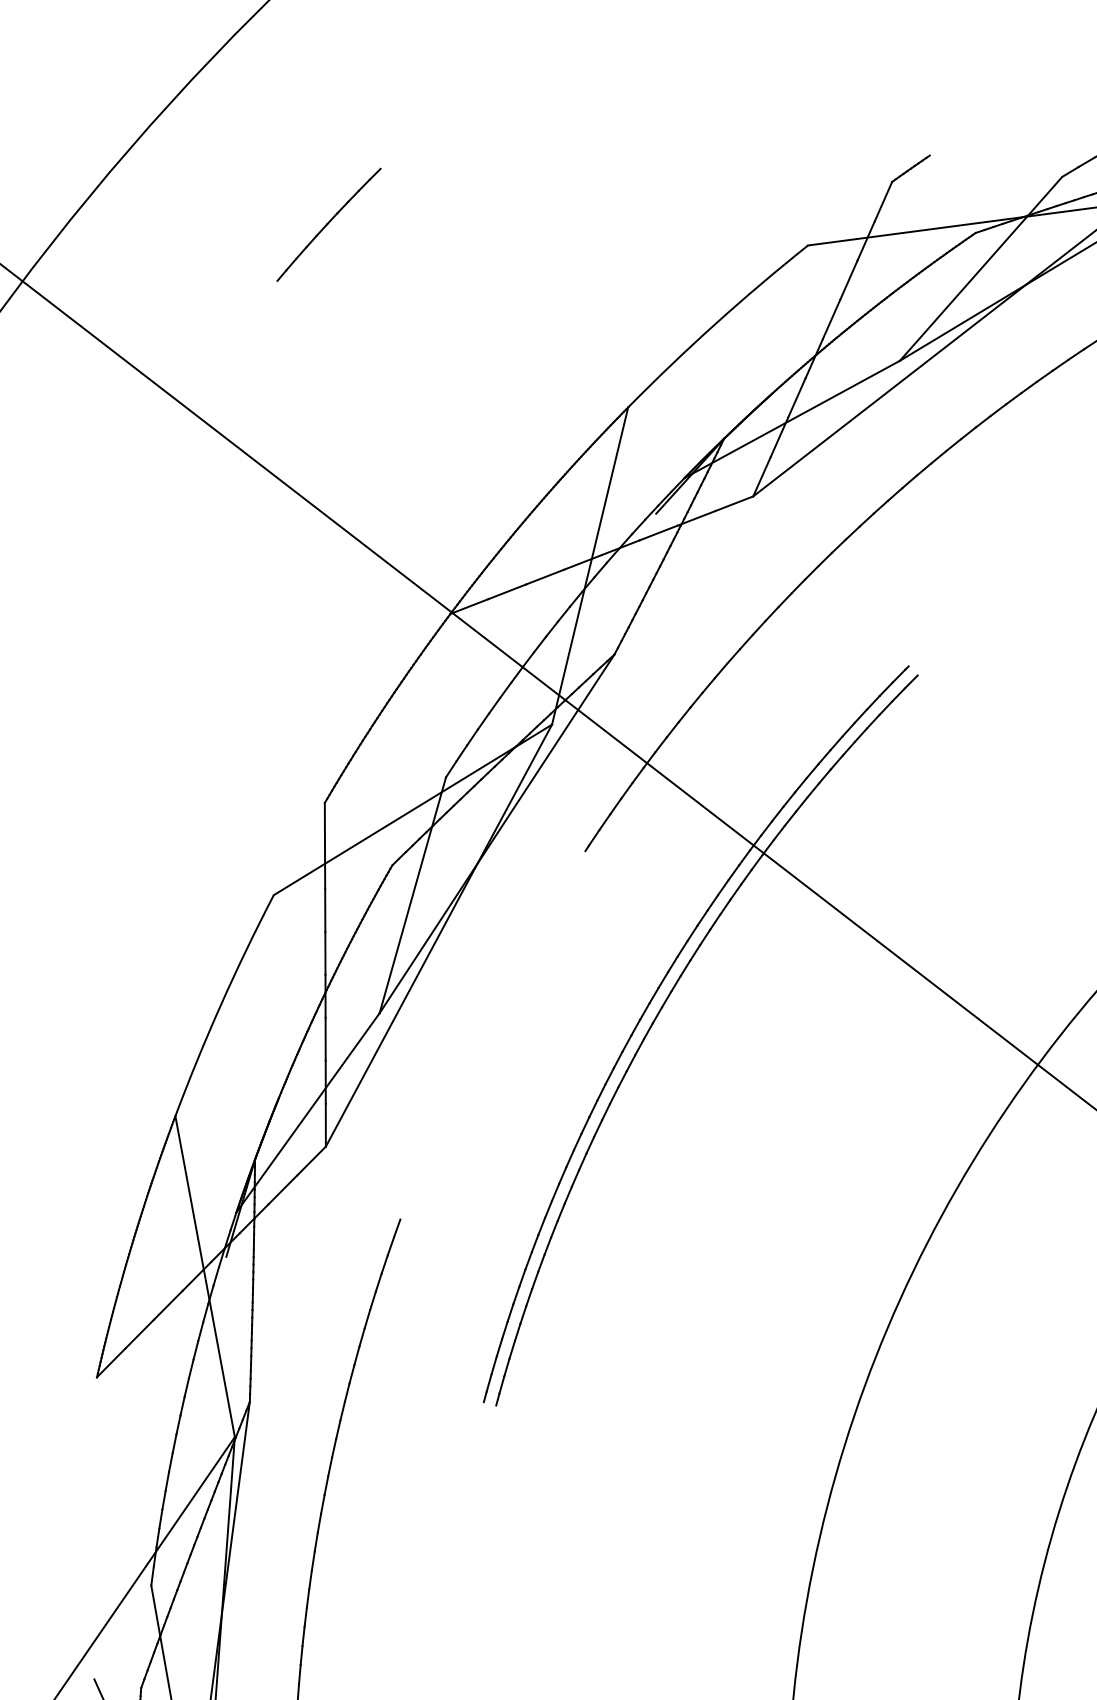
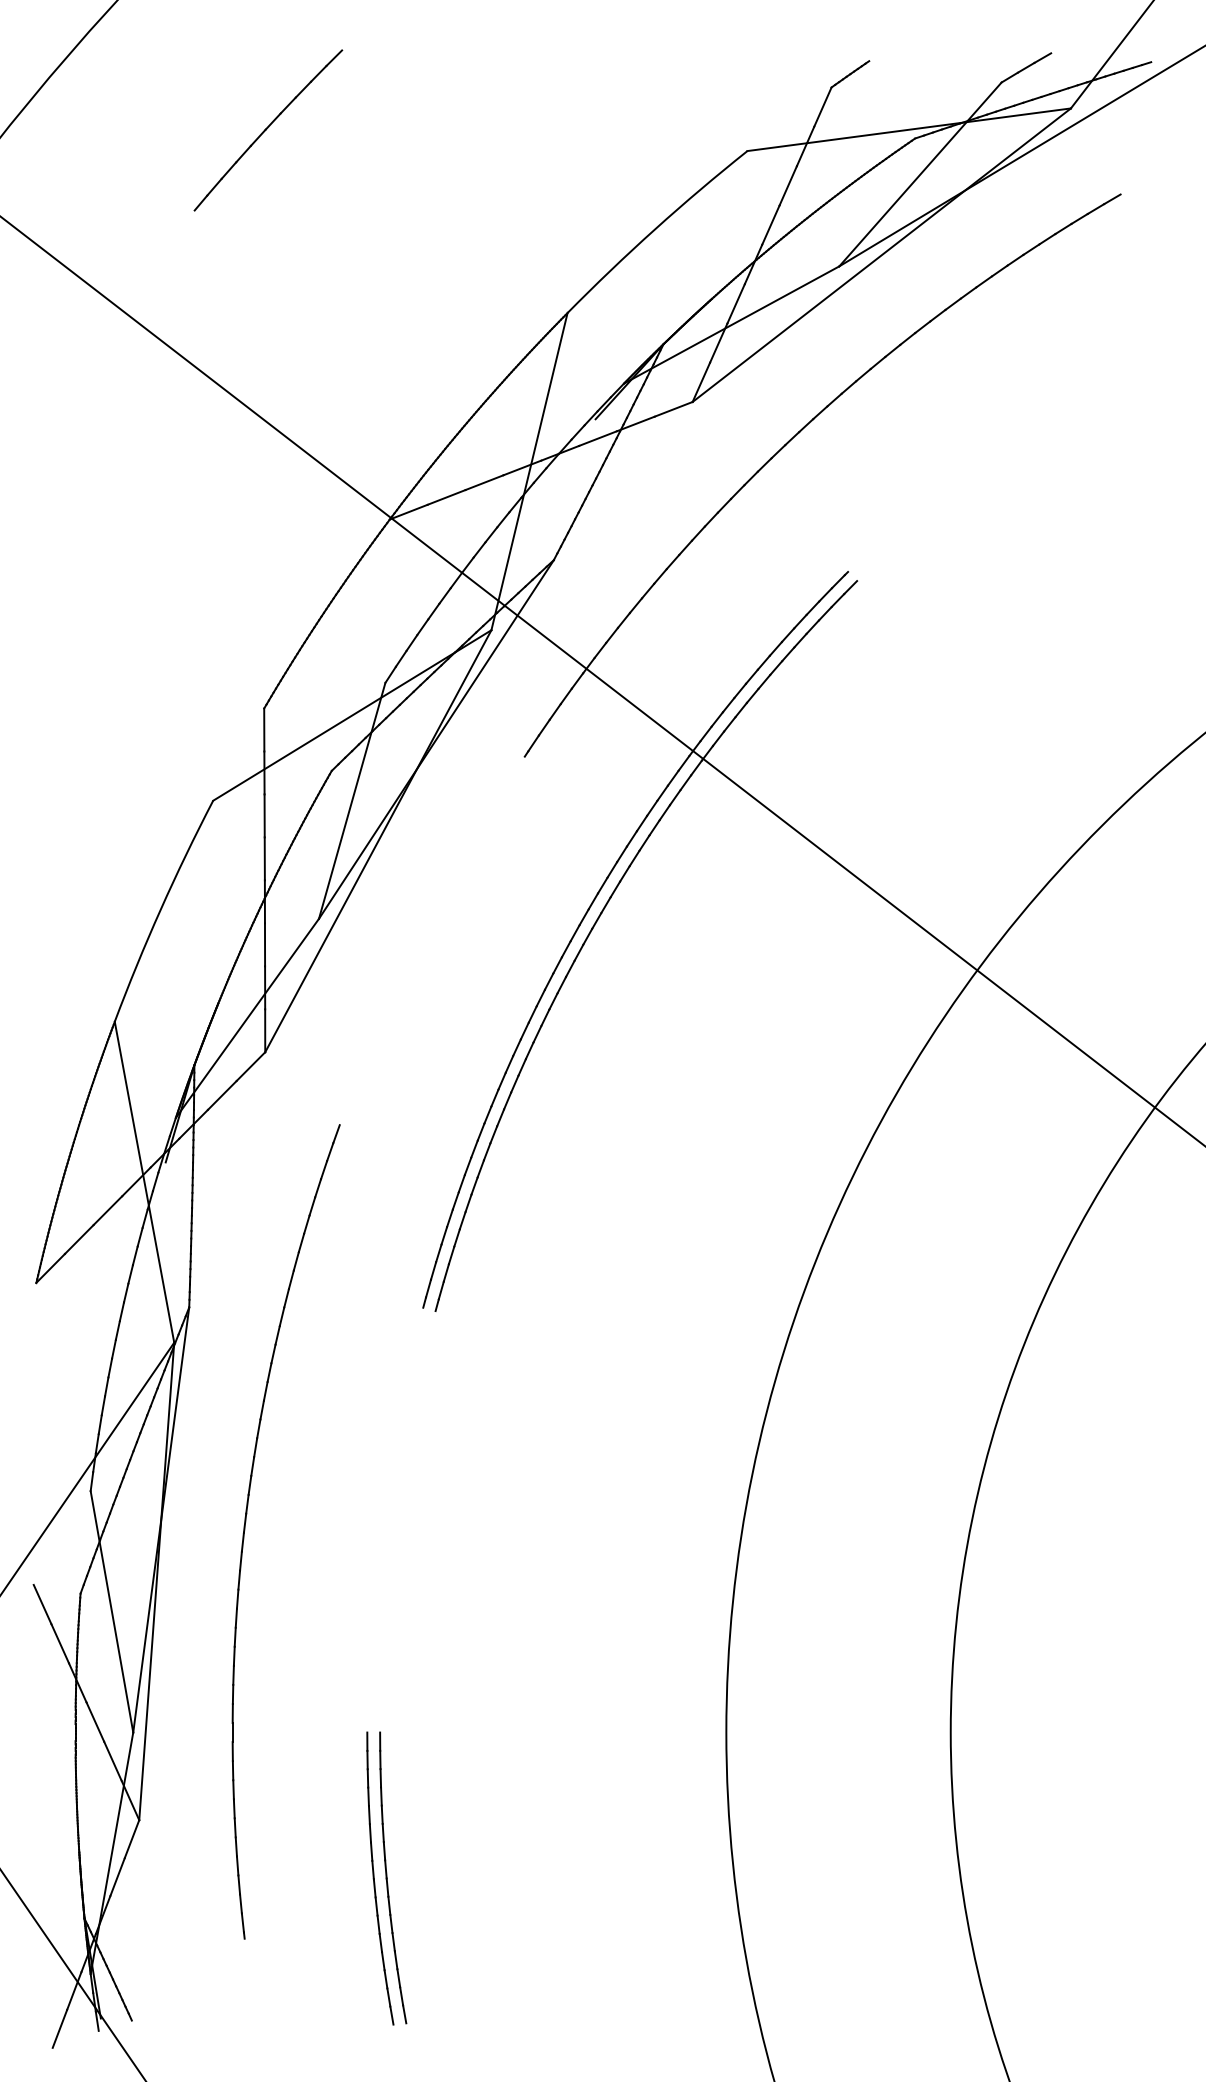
part: (329, 224) -> (268, 130), size x1.43

